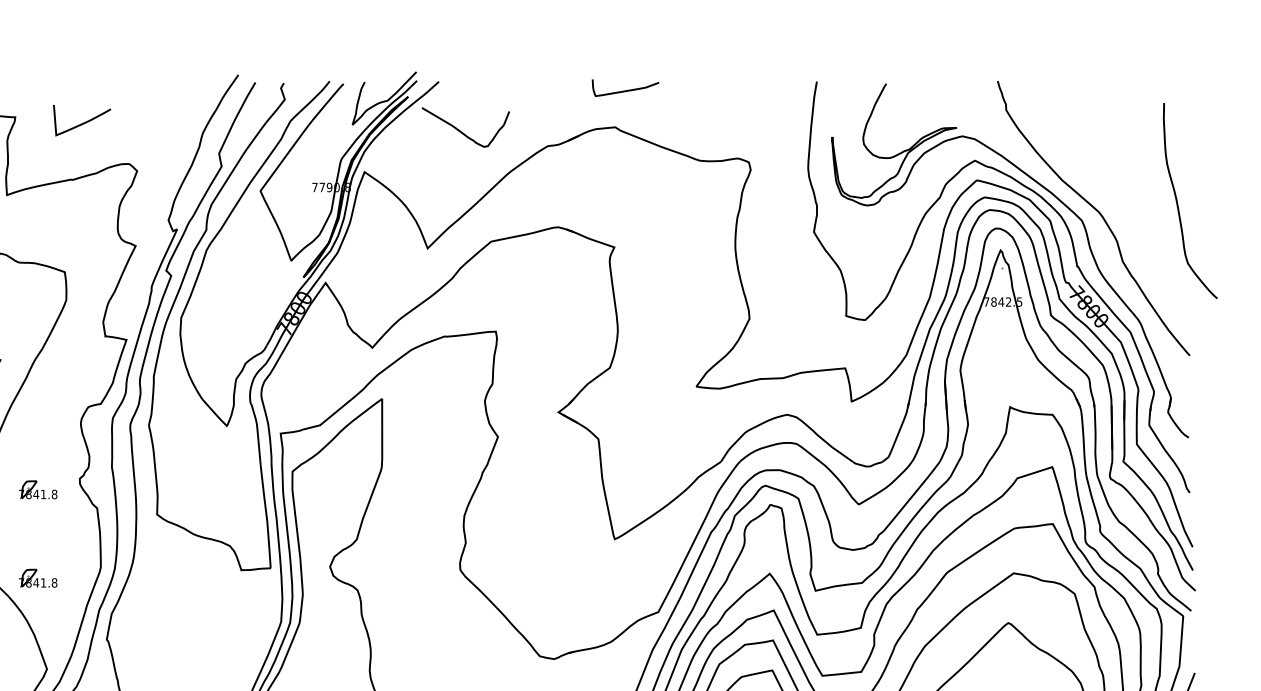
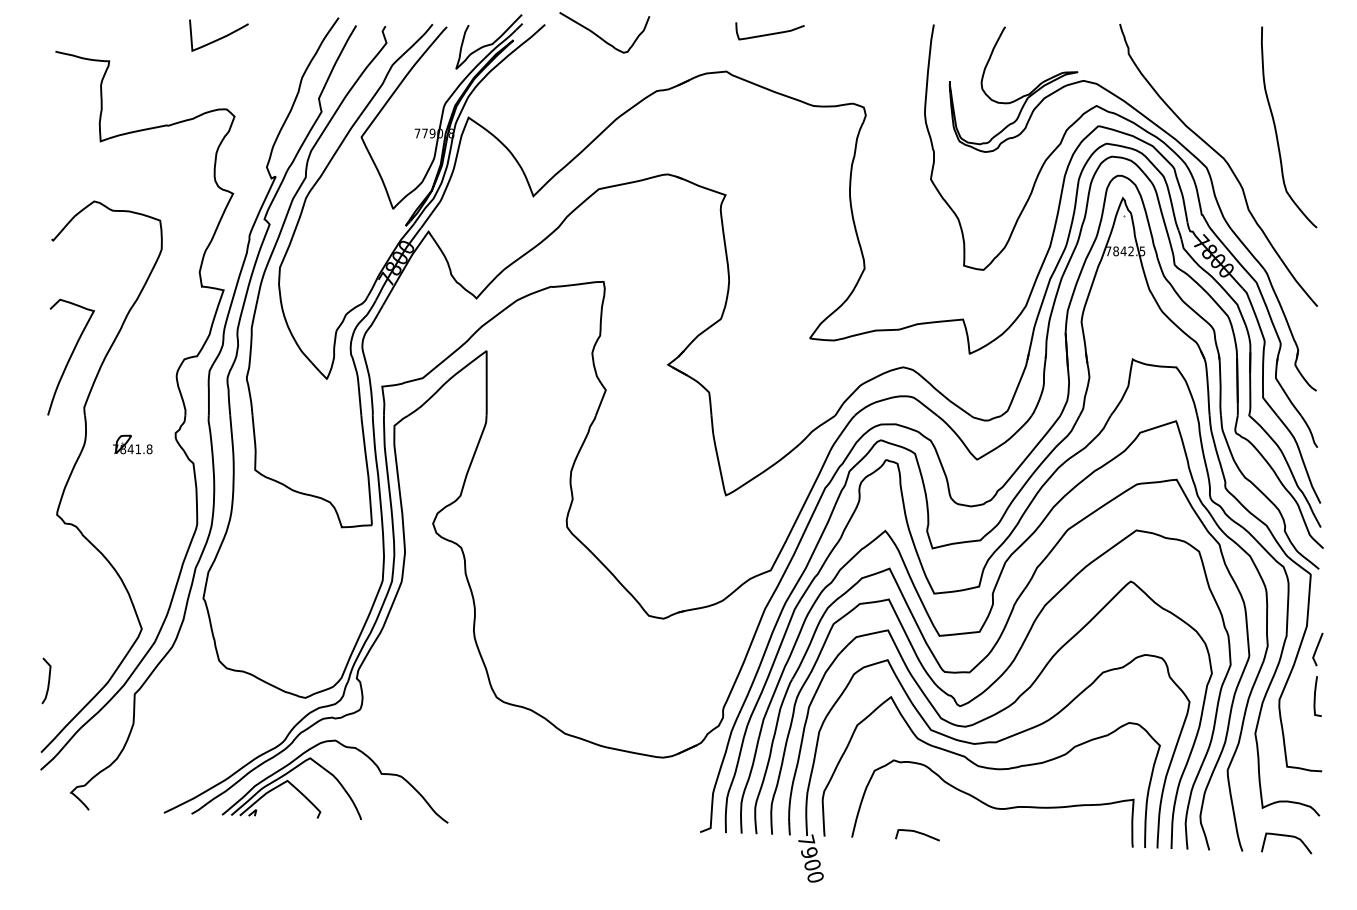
curve: (625, 90) -> (769, 33), moved
curve: (83, 122) -> (220, 37), moved
curve: (461, 131) -> (600, 36), moved
curve: (1178, 202) -> (1276, 128), moved
part: (37, 578) -> (132, 535), removed

